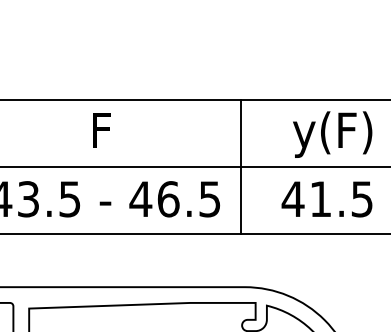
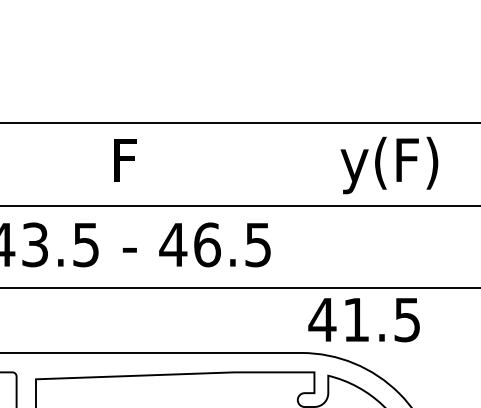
text: (332, 134) -> (389, 165), moved
line: (241, 167) -> (297, 205), removed
text: (326, 199) -> (363, 320), moved

